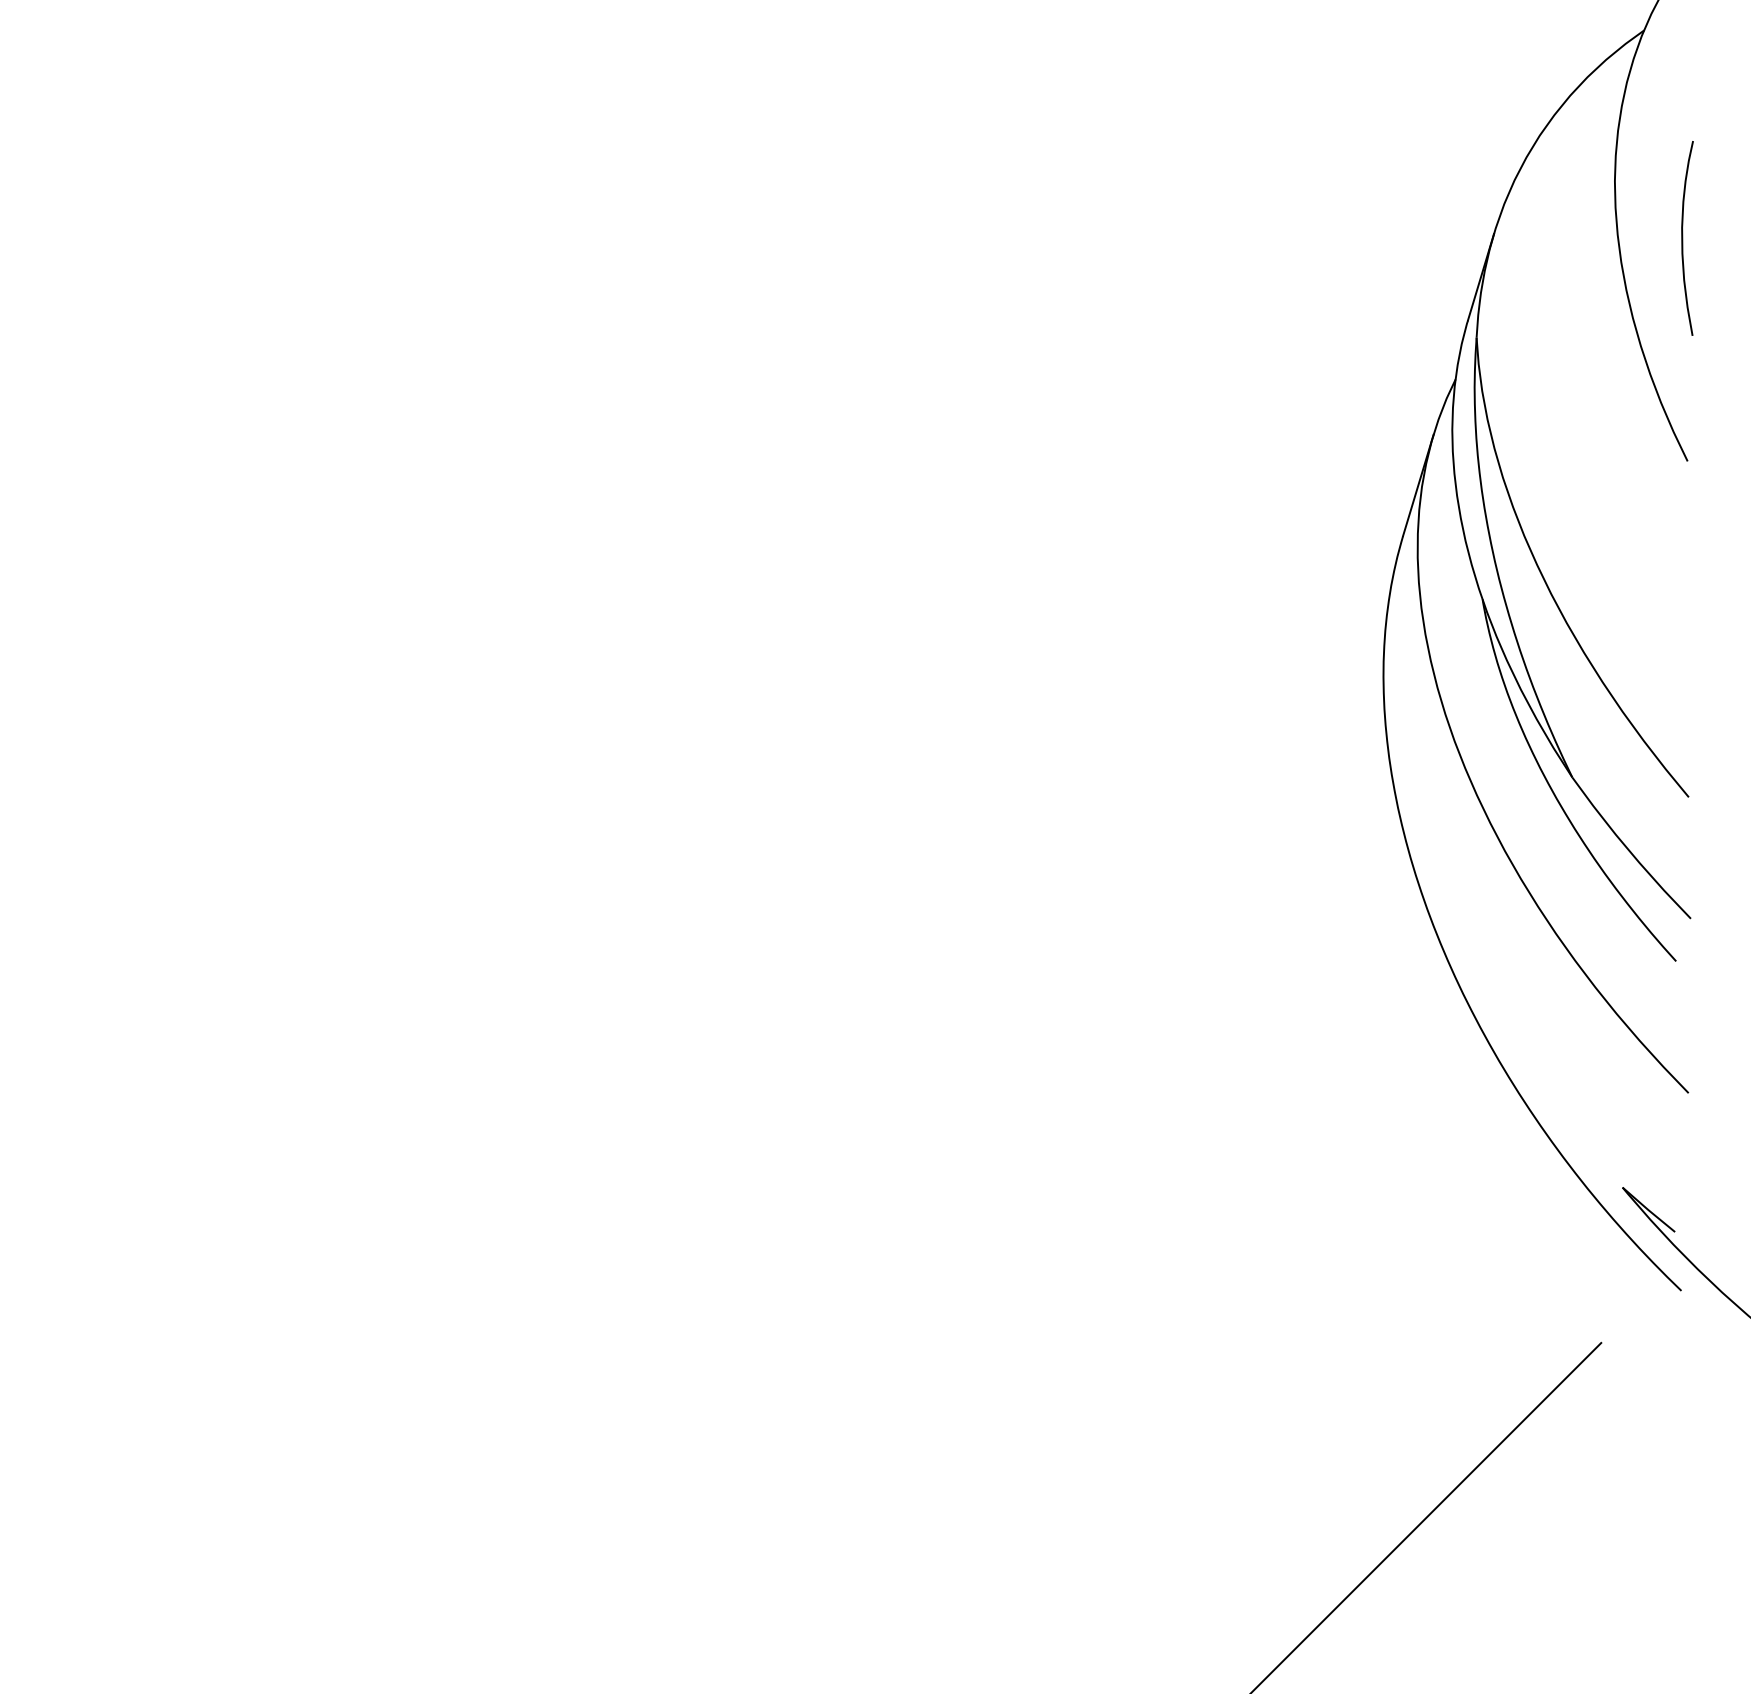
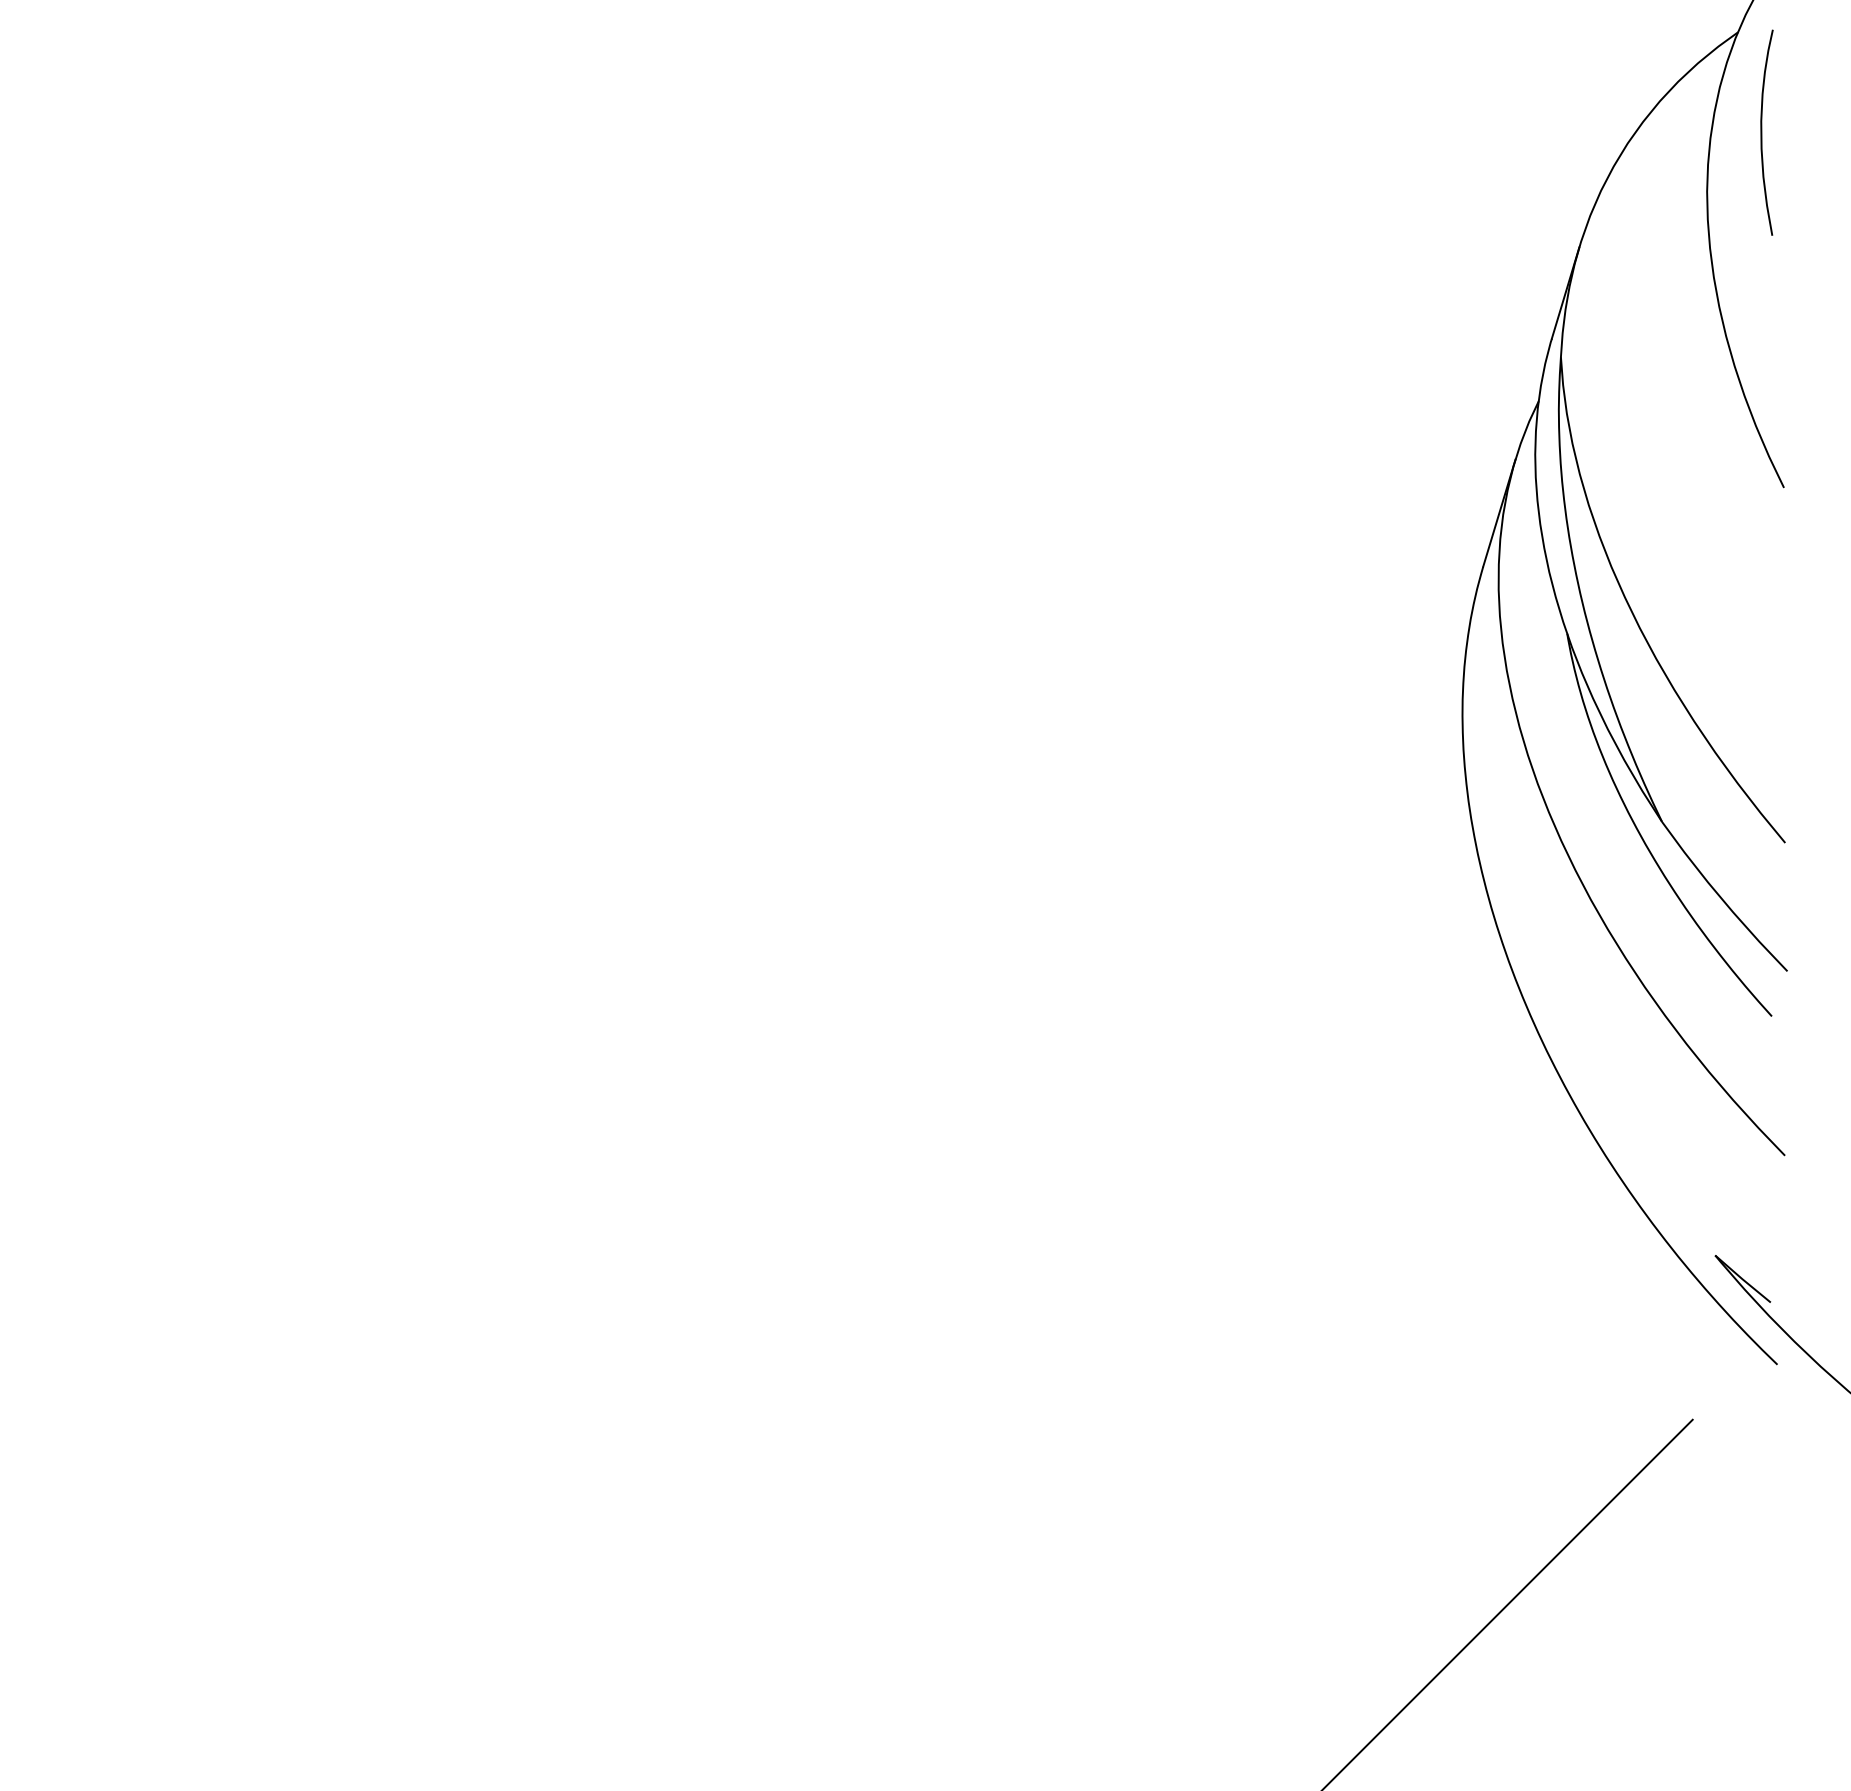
curve: (1683, 238) -> (1762, 132), moved

